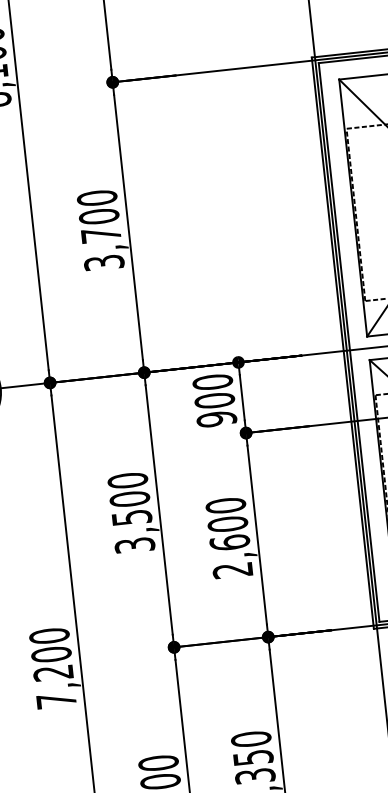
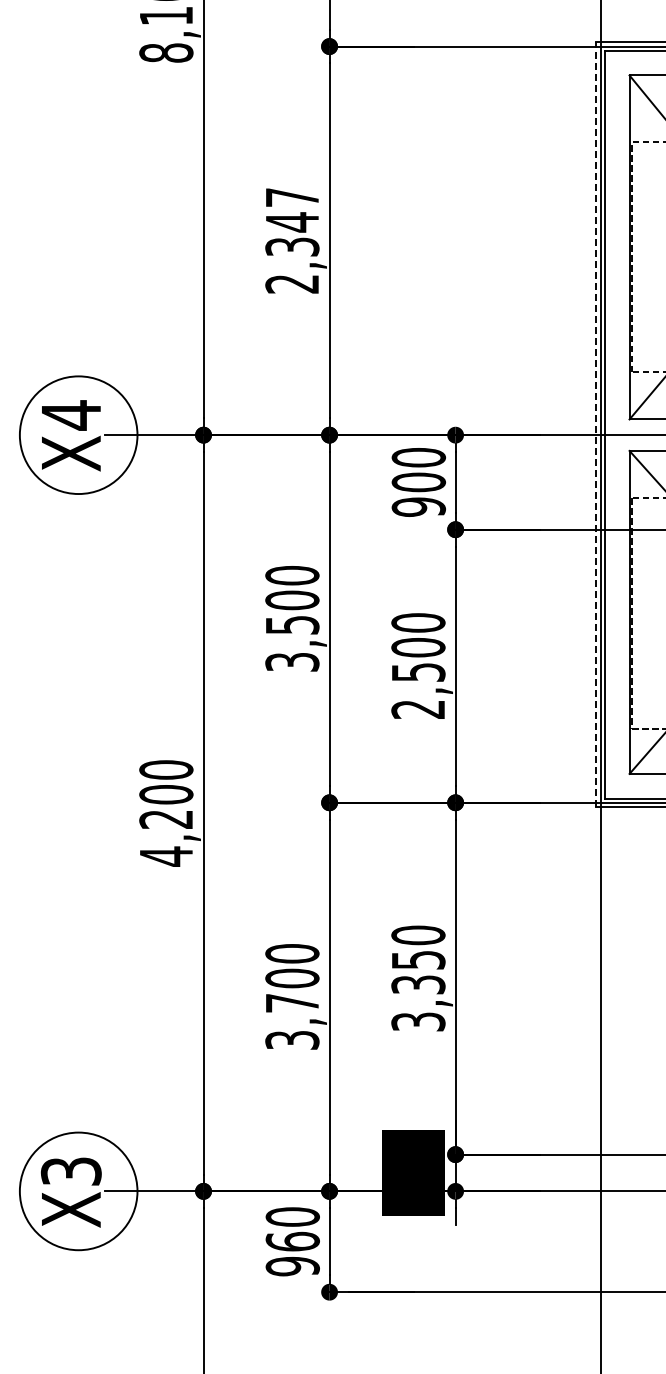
text: (100, 230) -> (292, 240), 3,700 -> 2,347
line: (342, 343) -> (596, 424), solid -> dashed
text: (229, 542) -> (418, 671), 2,600 -> 2,500
text: (56, 700) -> (166, 856), 7,200 -> 4,200

